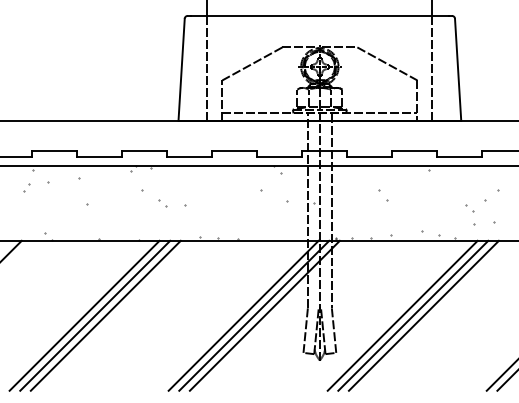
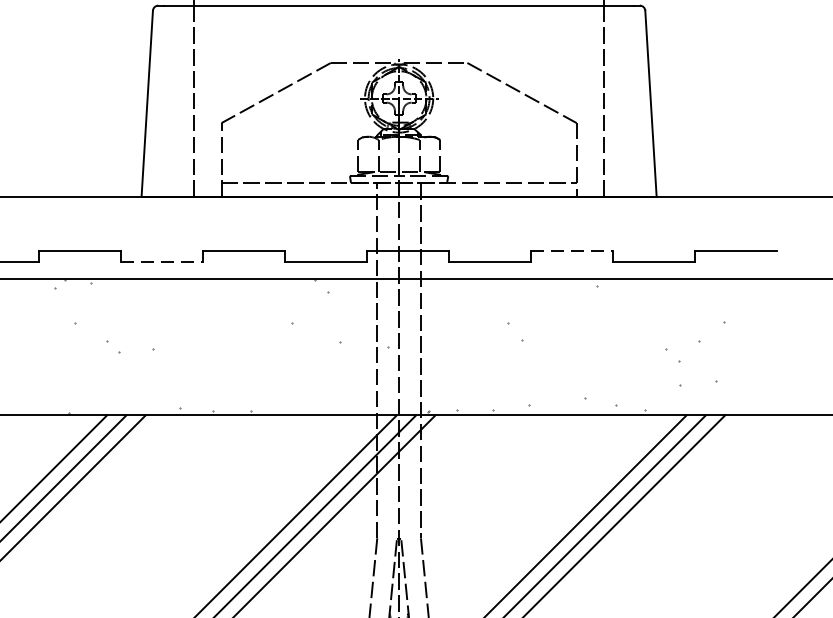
line: (415, 150) -> (573, 250), solid -> dashed
line: (190, 156) -> (163, 261), solid -> dashed

